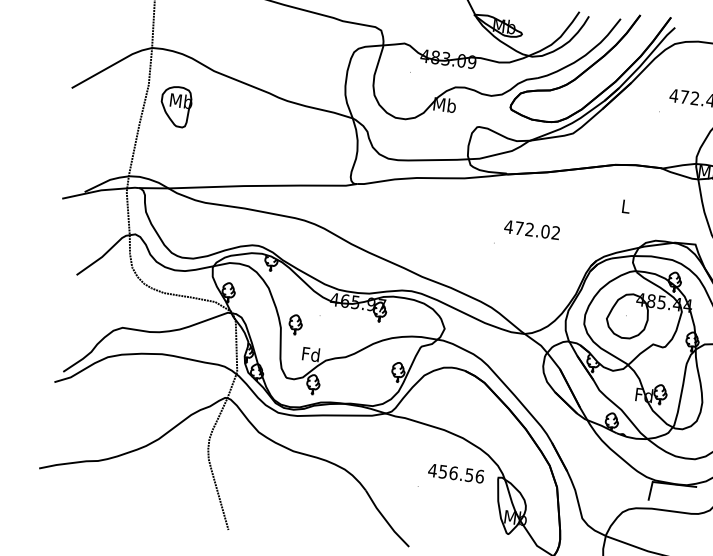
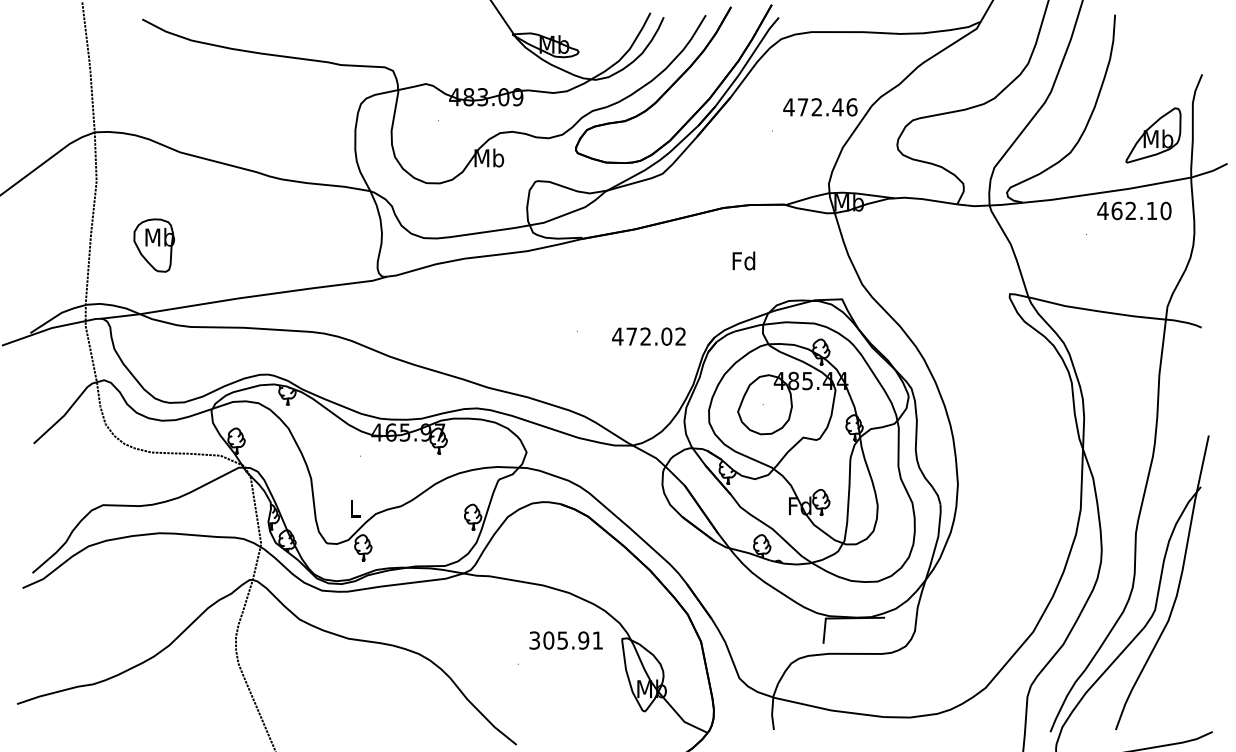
part: (175, 106) -> (153, 245), moved
text: (625, 206) -> (743, 260), L -> Fd
text: (531, 229) -> (648, 336), moved
part: (296, 324) -> (330, 471), removed
text: (311, 354) -> (355, 508), Fd -> L
text: (456, 473) -> (566, 640), 456.56 -> 305.91

